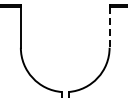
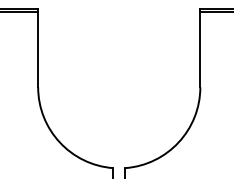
line: (109, 27) -> (200, 50), dashed -> solid

